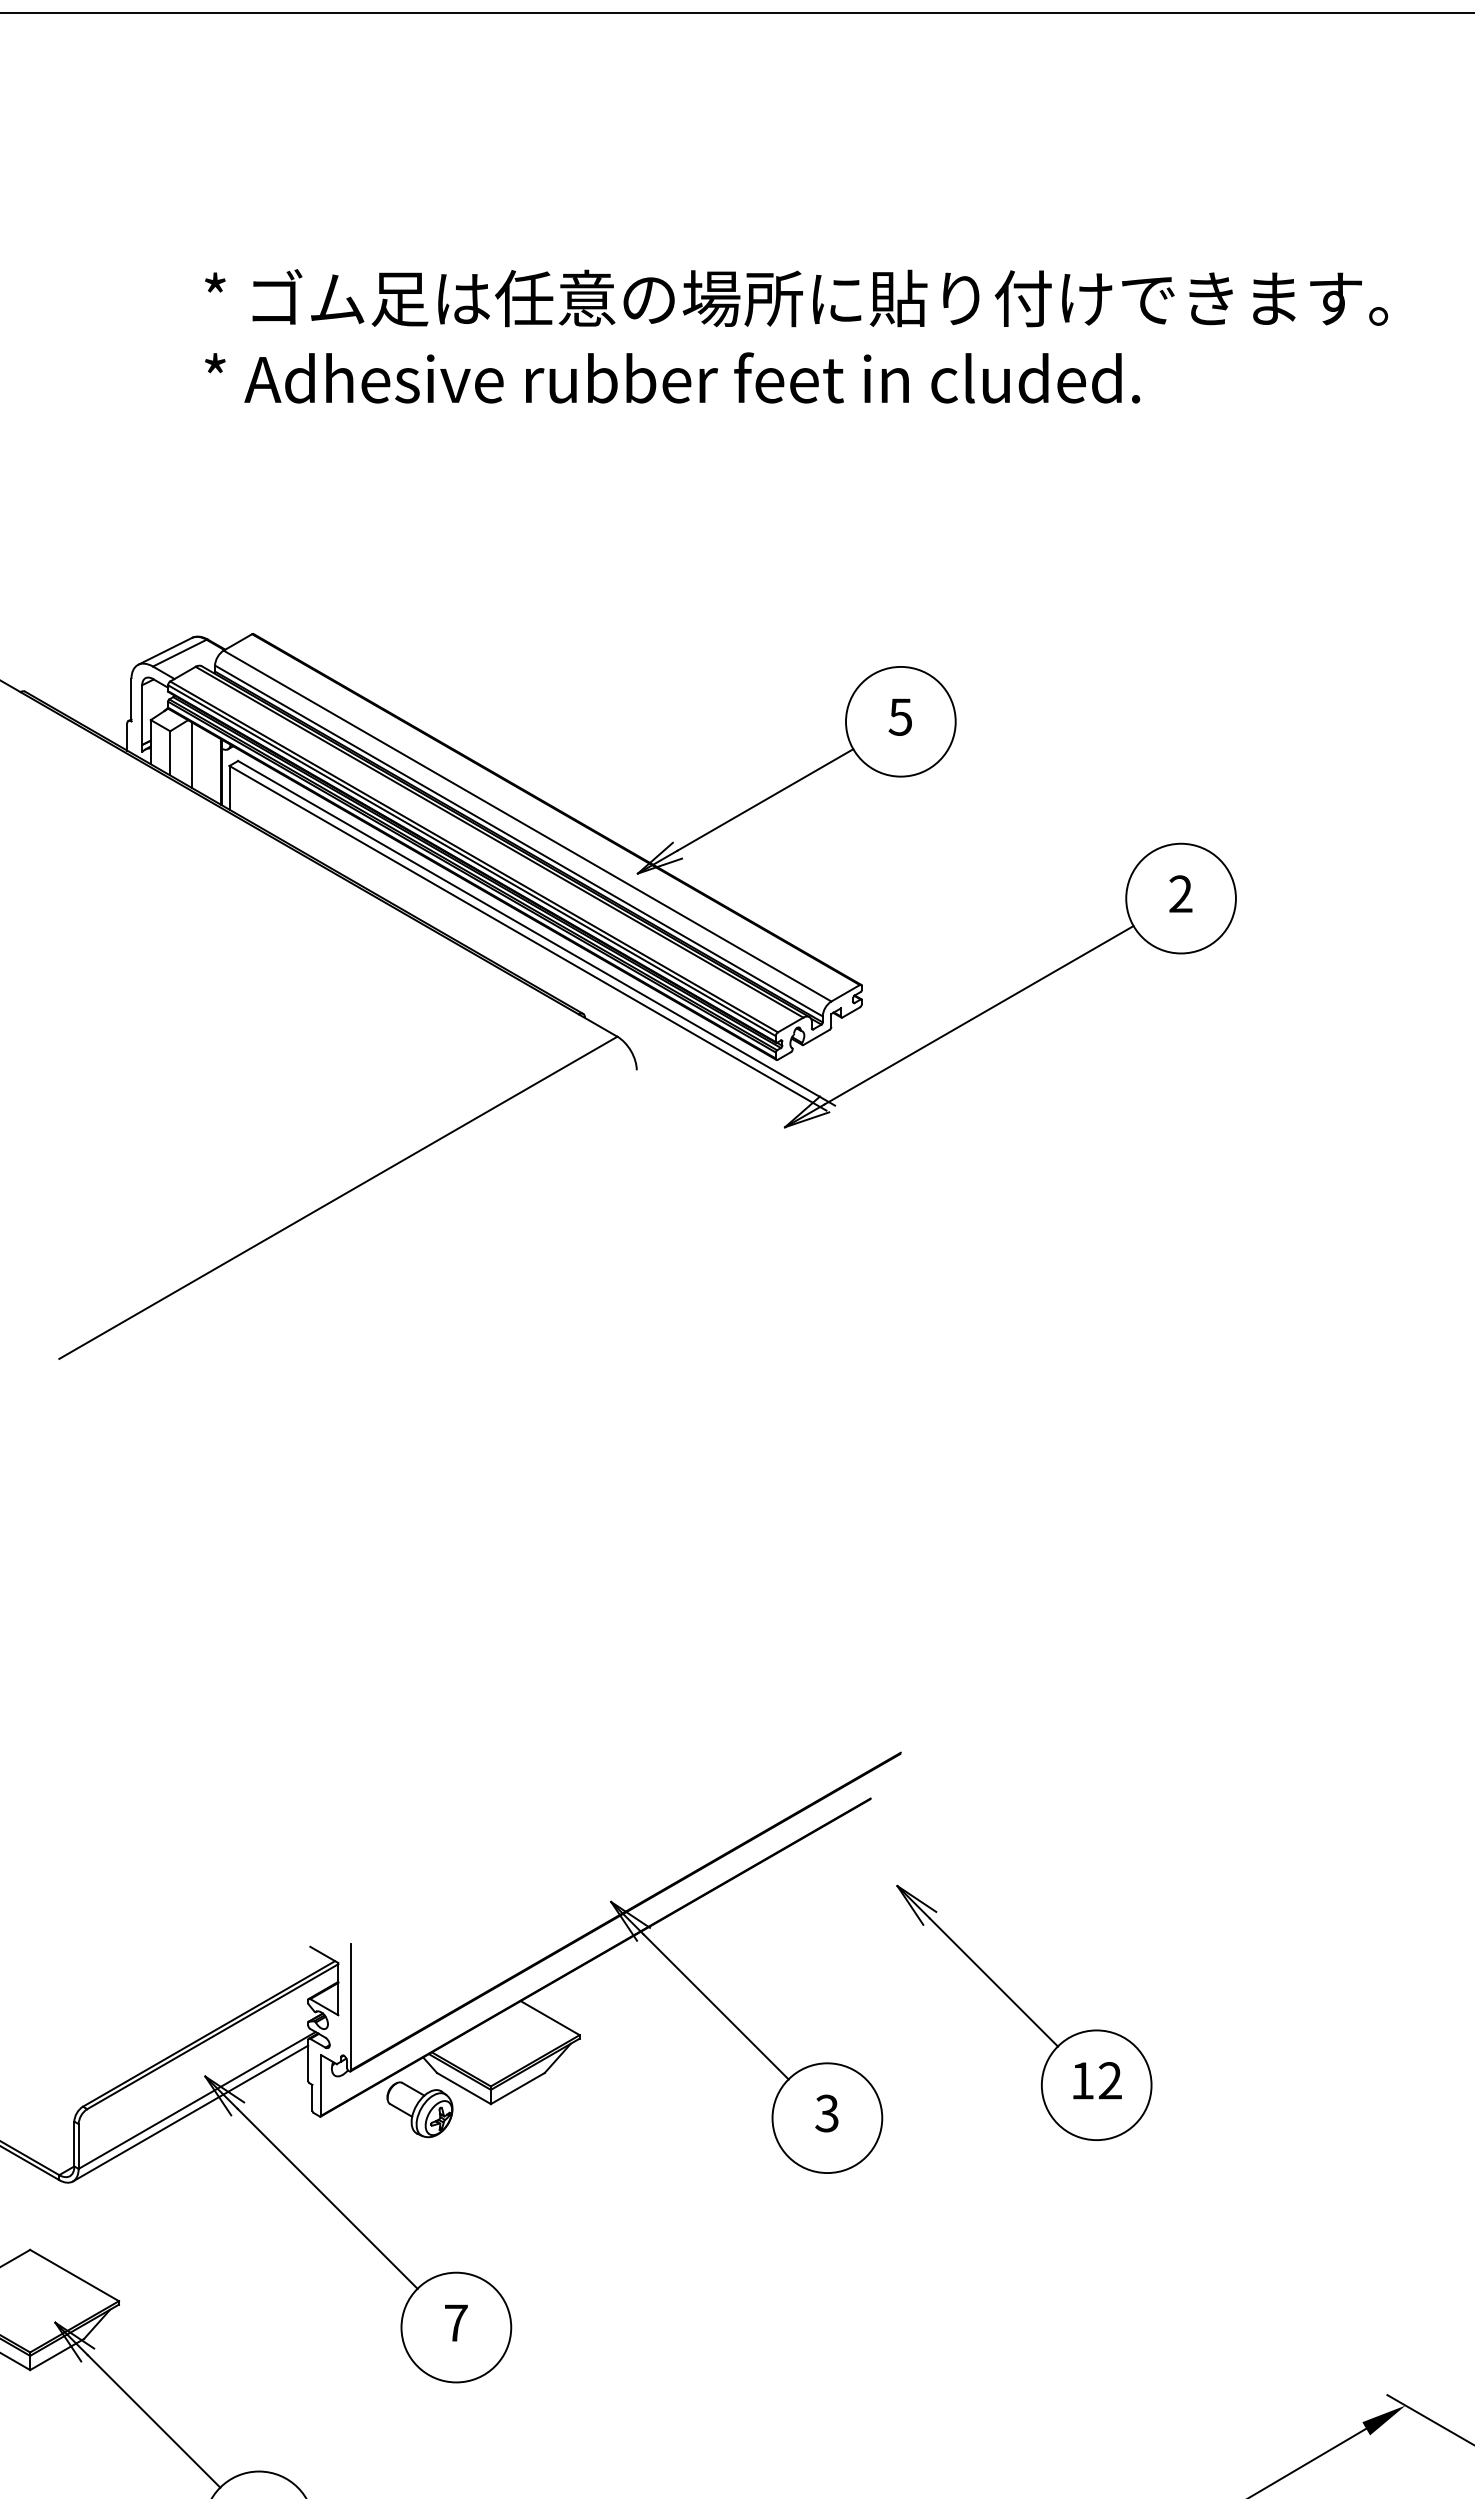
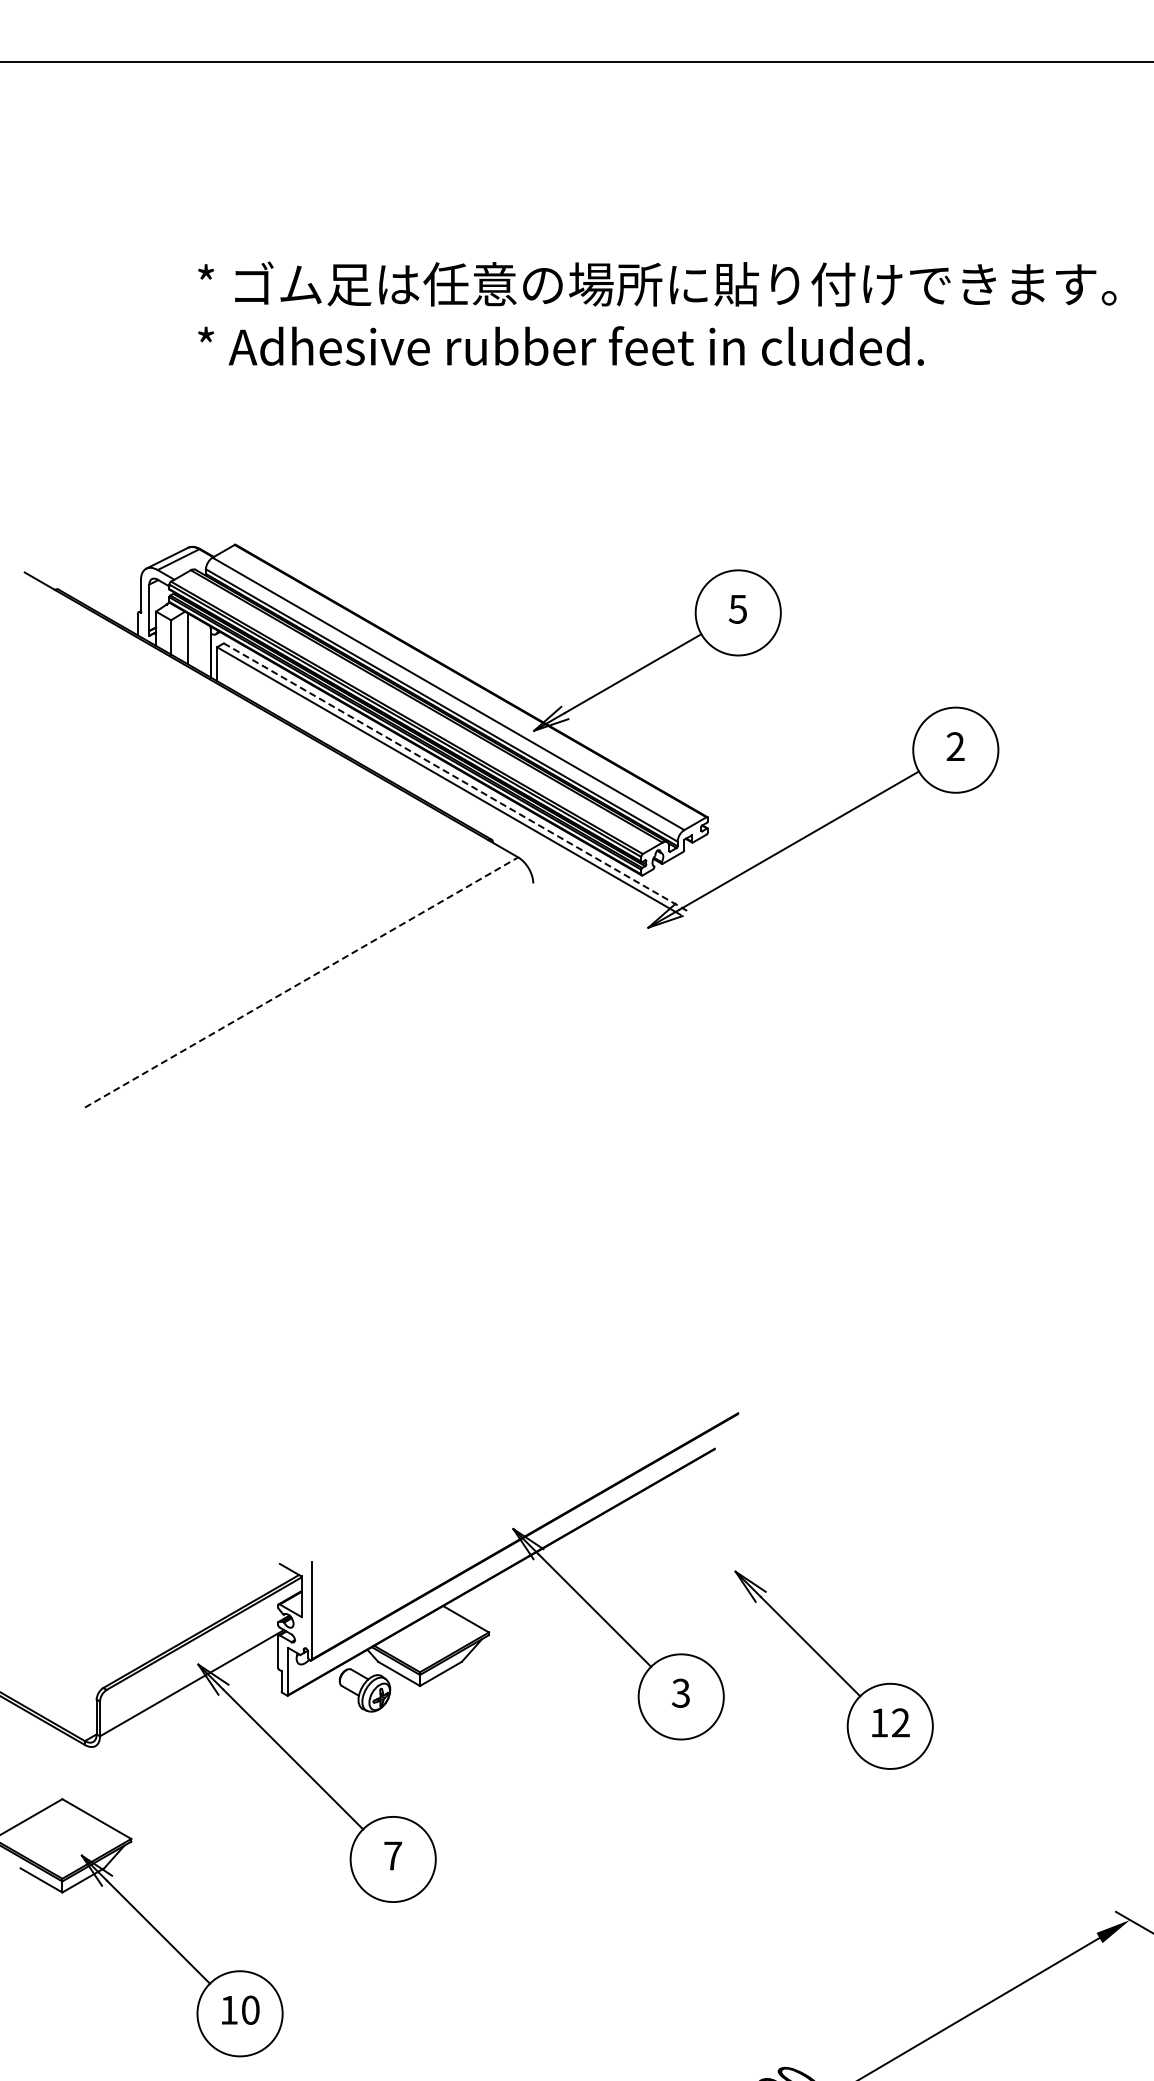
line: (536, 933) -> (455, 777), solid -> dashed
line: (339, 1197) -> (302, 982), solid -> dashed
part: (1023, 2011) -> (833, 1669), moved
line: (190, 2113) -> (186, 1693), removed

